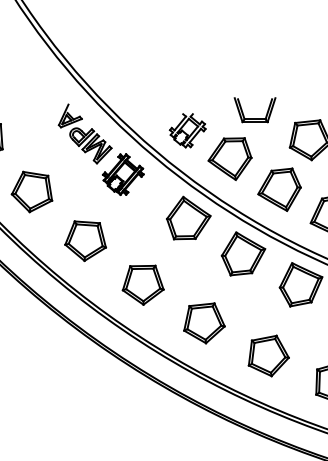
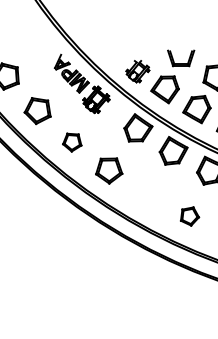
part: (86, 240) -> (72, 142), size x0.7
part: (204, 323) -> (148, 195), removed
part: (268, 355) -> (189, 216), size x0.7

